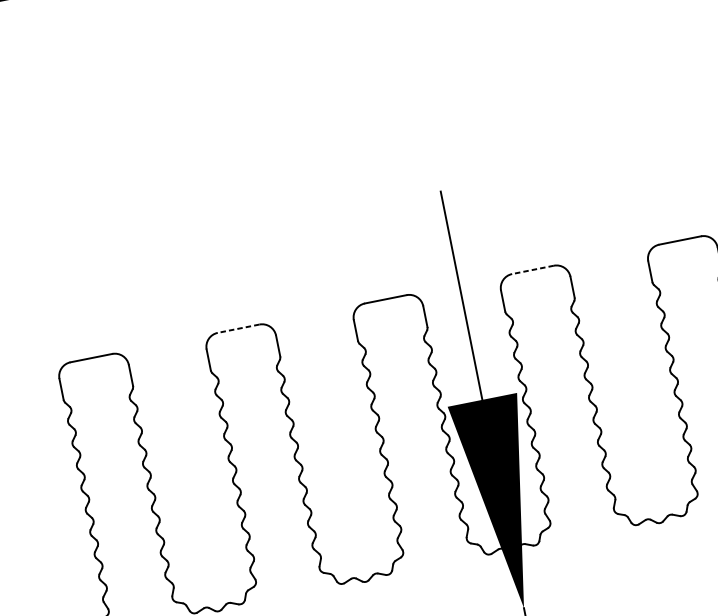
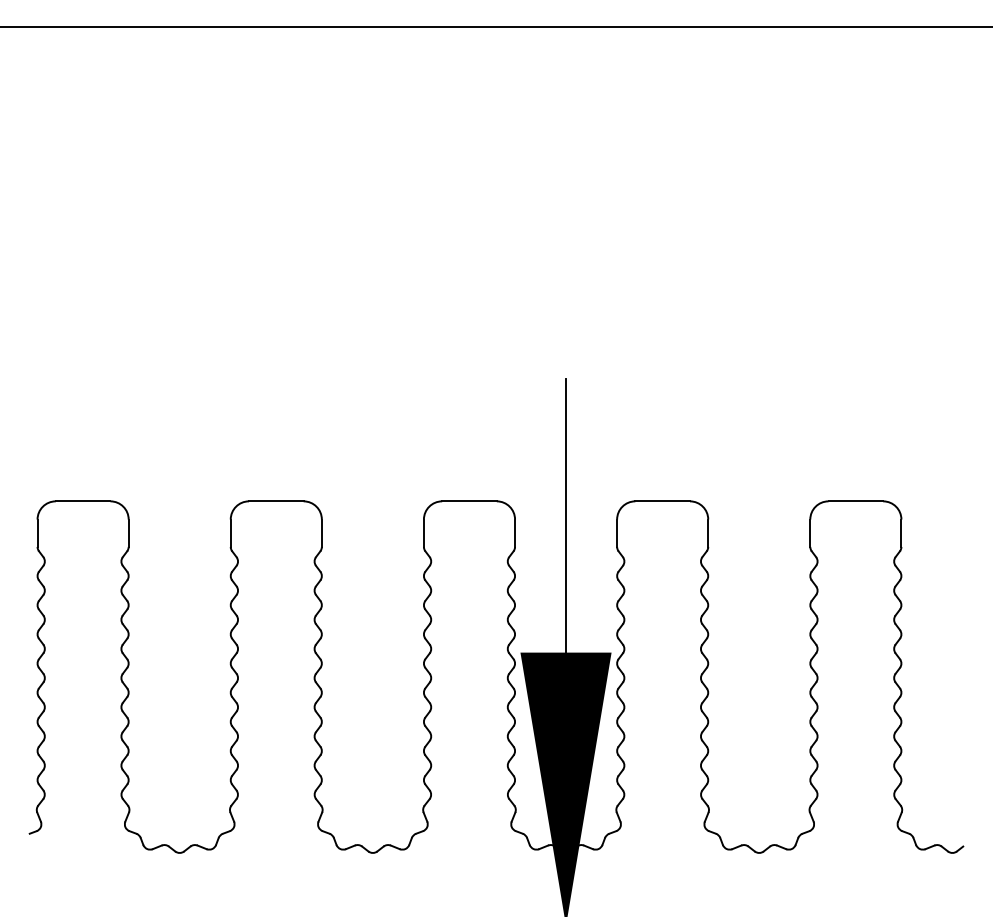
line: (532, 270) -> (662, 501), dashed -> solid
line: (238, 328) -> (275, 501), dashed -> solid

